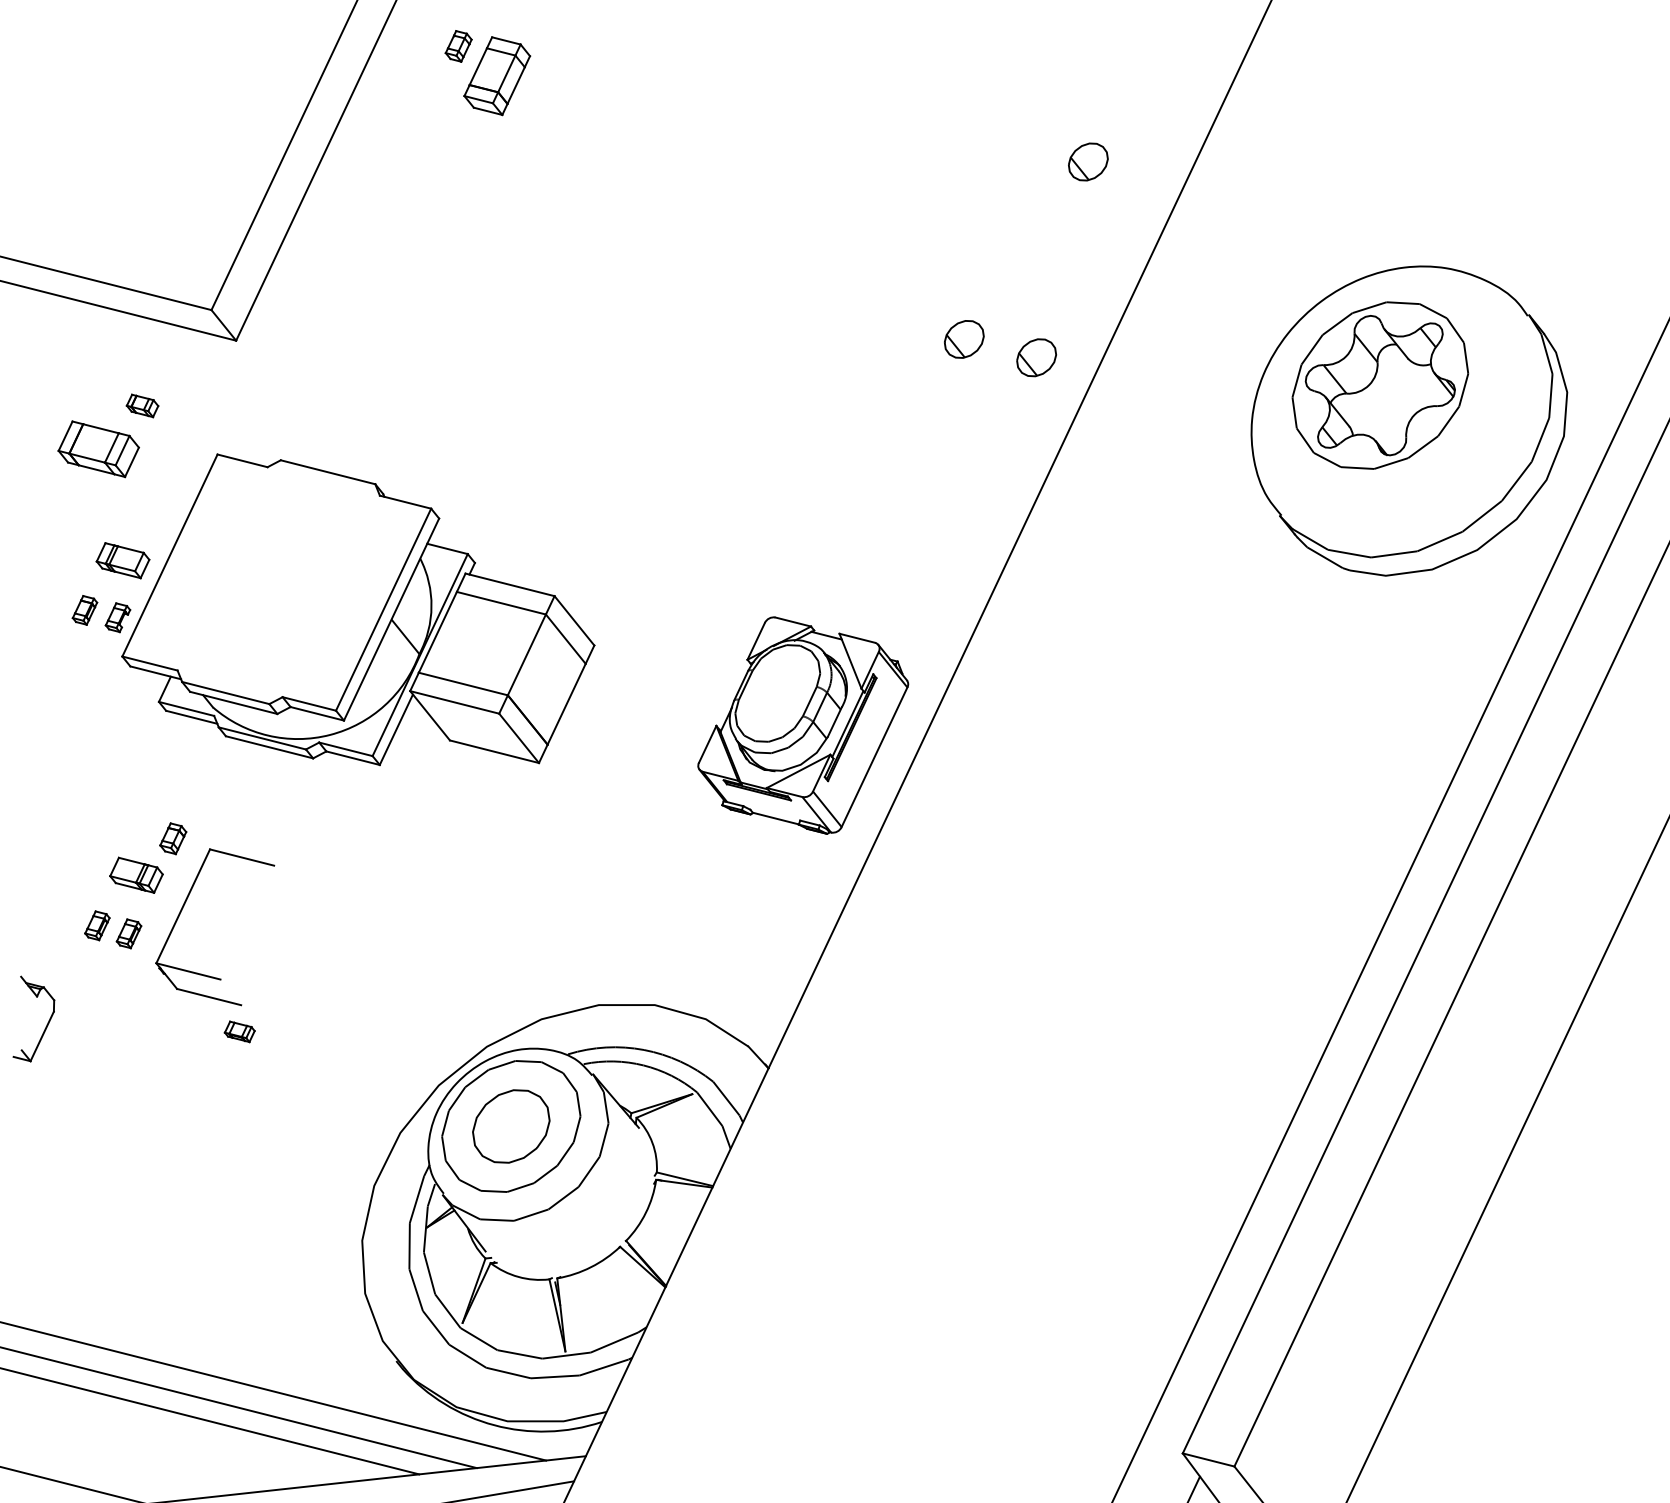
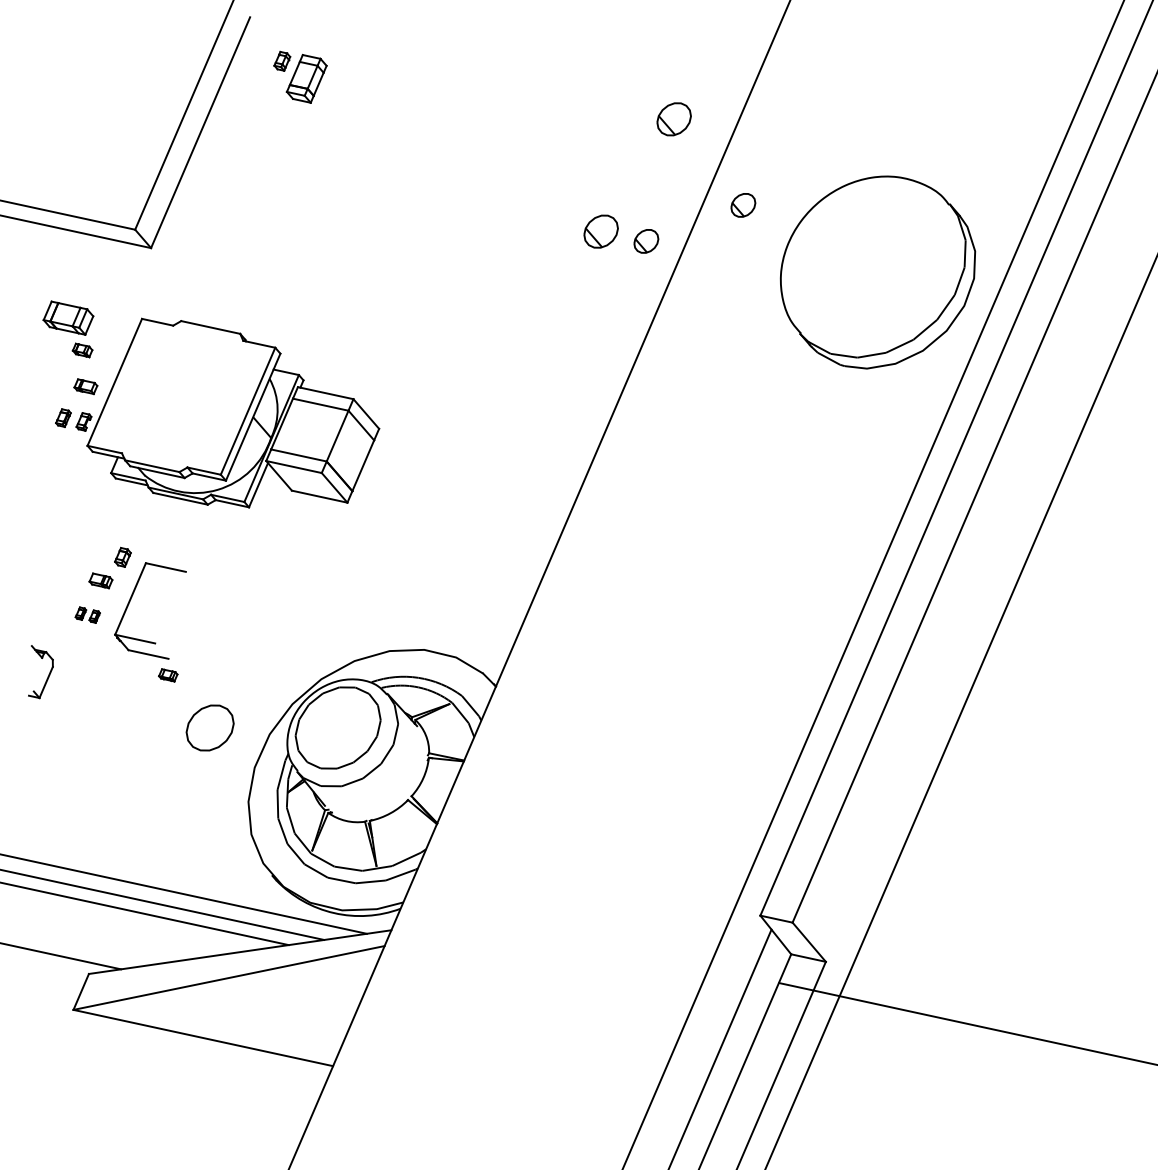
part: (1087, 160) -> (673, 118), size x1.4
part: (1195, 305) -> (743, 205), added
part: (964, 339) -> (601, 231), size x1.4
part: (1380, 384) -> (859, 250), removed
part: (142, 405) -> (82, 350), moved
part: (122, 560) -> (85, 386), size x0.7
part: (802, 725) -> (509, 473), removed
part: (135, 874) -> (100, 580), size x0.7
part: (112, 930) -> (87, 615), size x0.7
part: (510, 1125) -> (209, 727), moved

